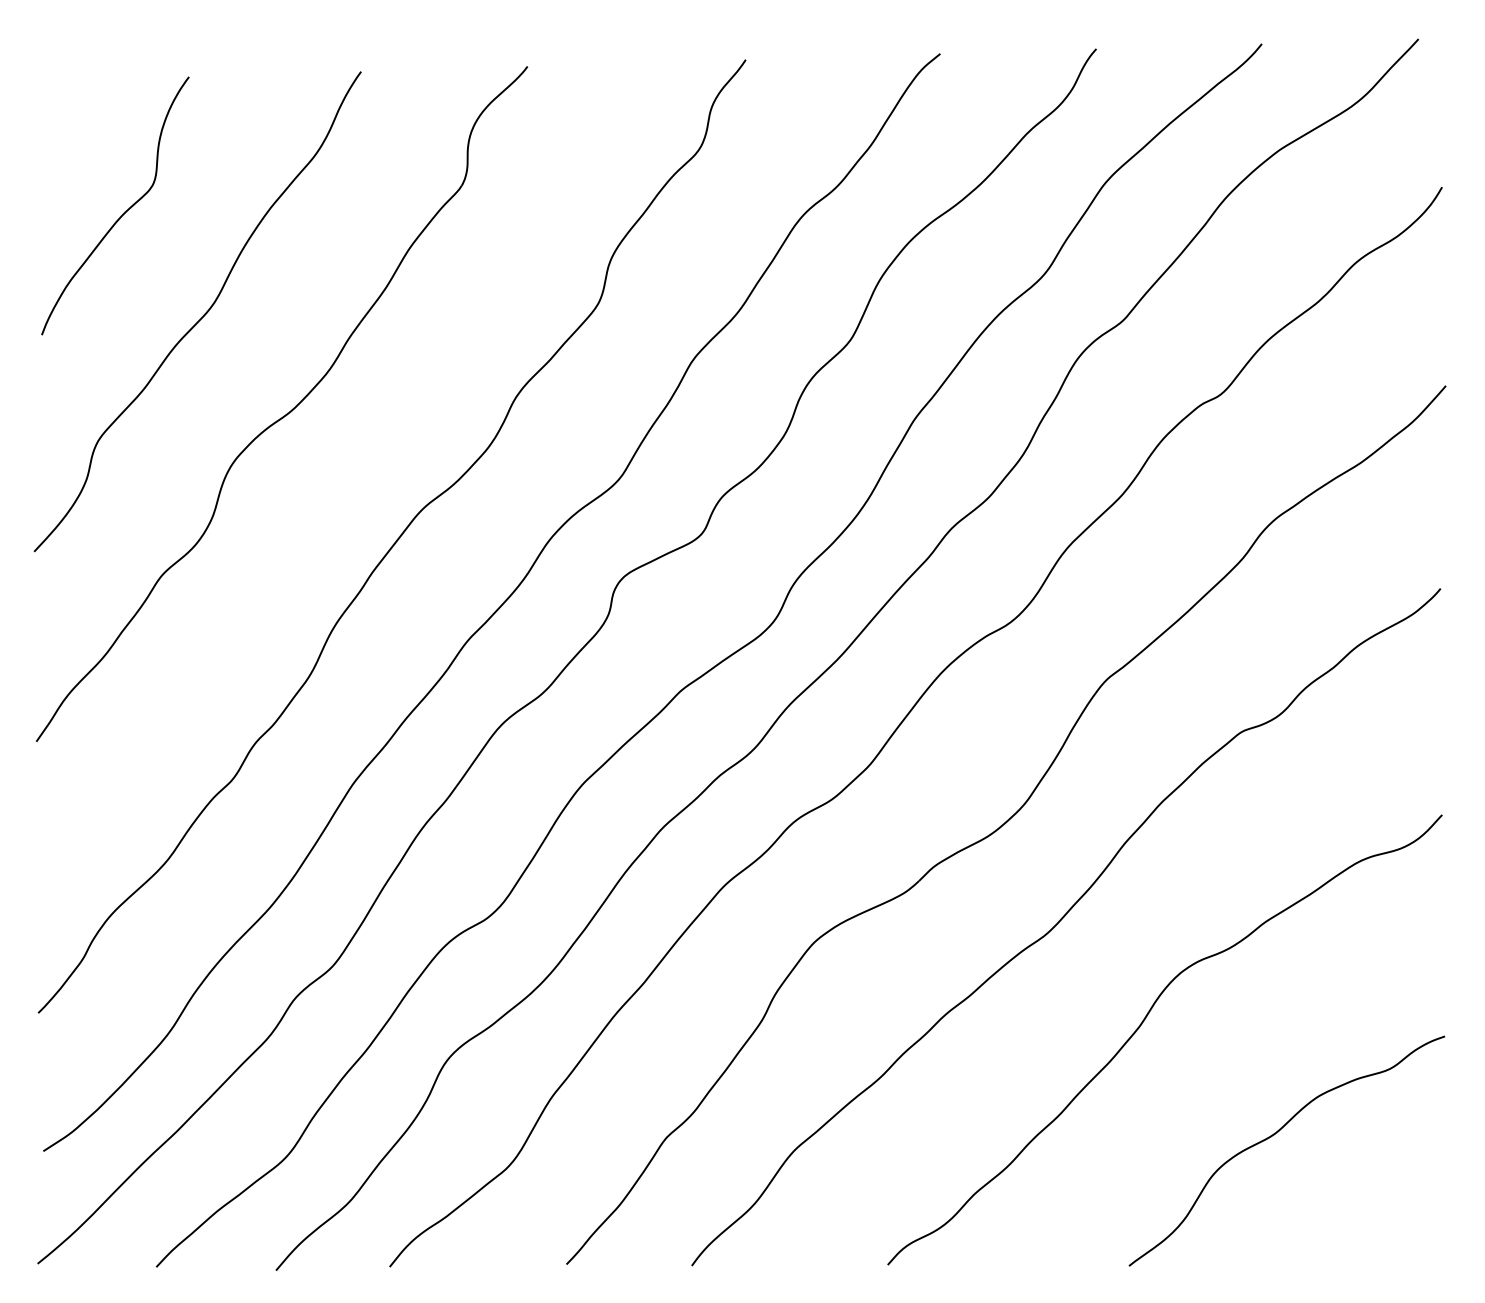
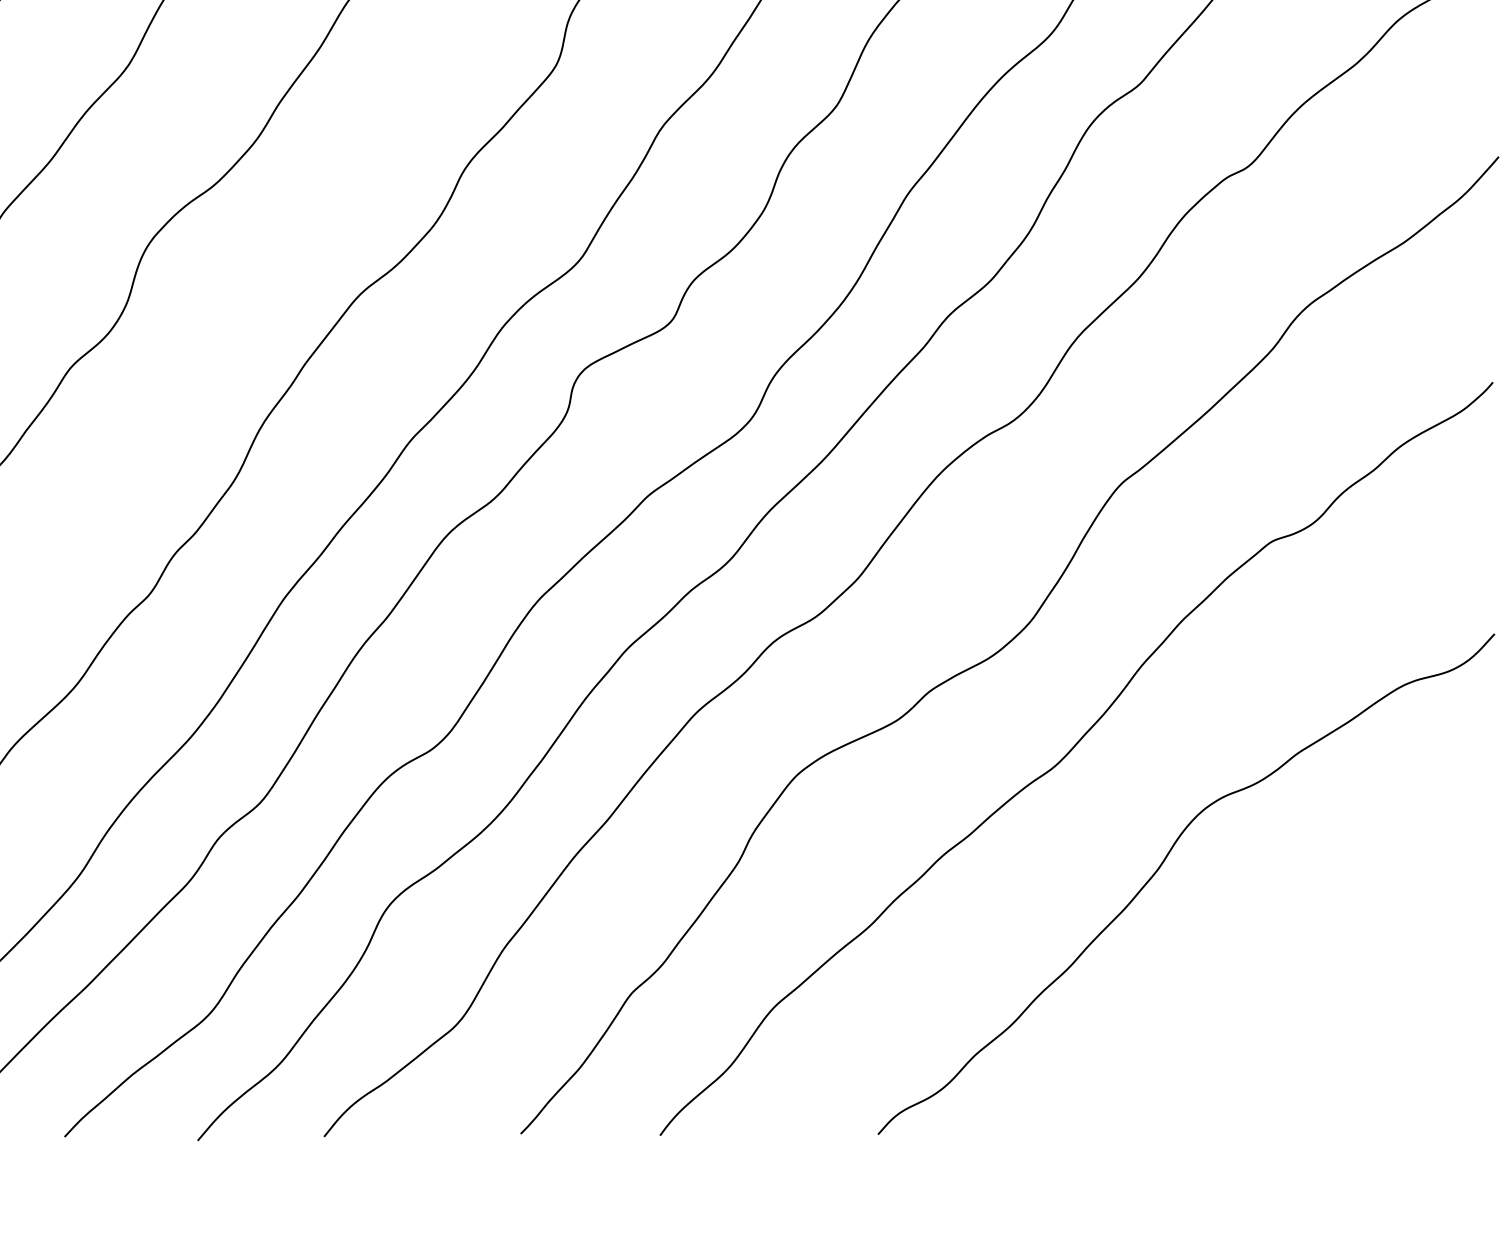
curve: (1274, 1135) -> (1308, 990), removed

